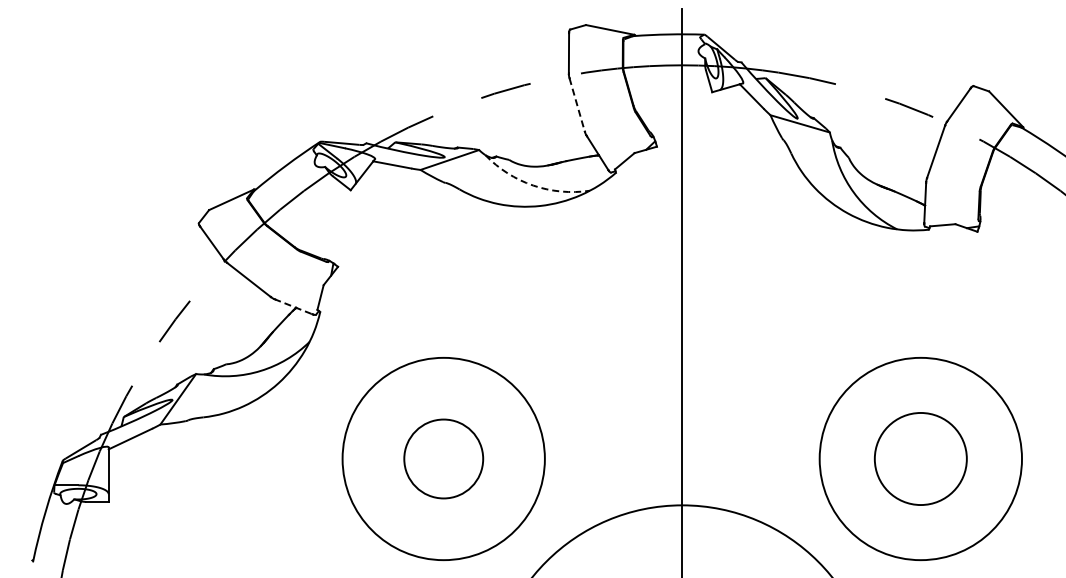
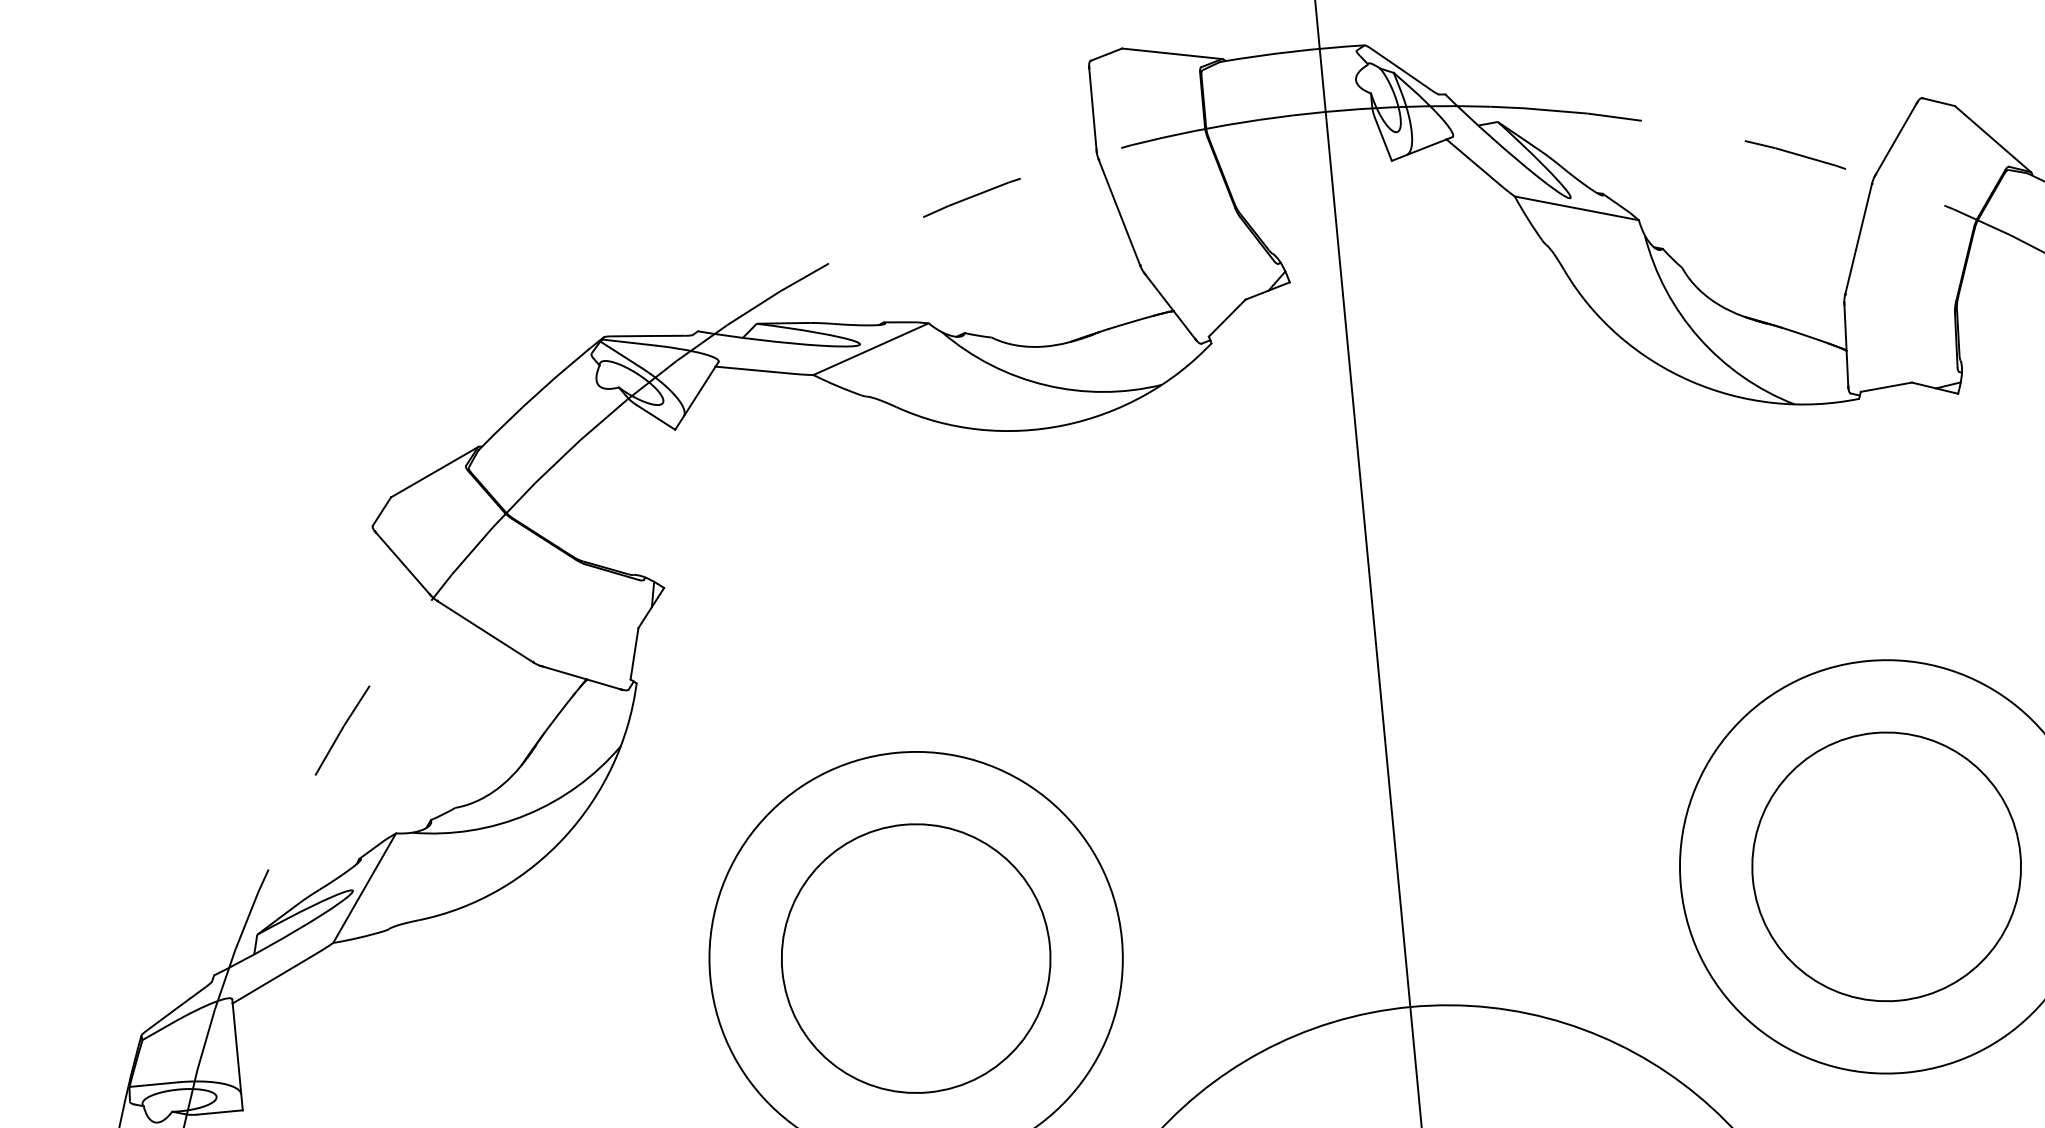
line: (577, 104) -> (1120, 211), dashed -> solid
arc: (533, 185) -> (1046, 384), dashed -> solid
line: (293, 306) -> (581, 677), dashed -> solid
circle: (443, 458) -> (915, 957), size x1.67
circle: (920, 458) -> (1885, 865), size x1.43

